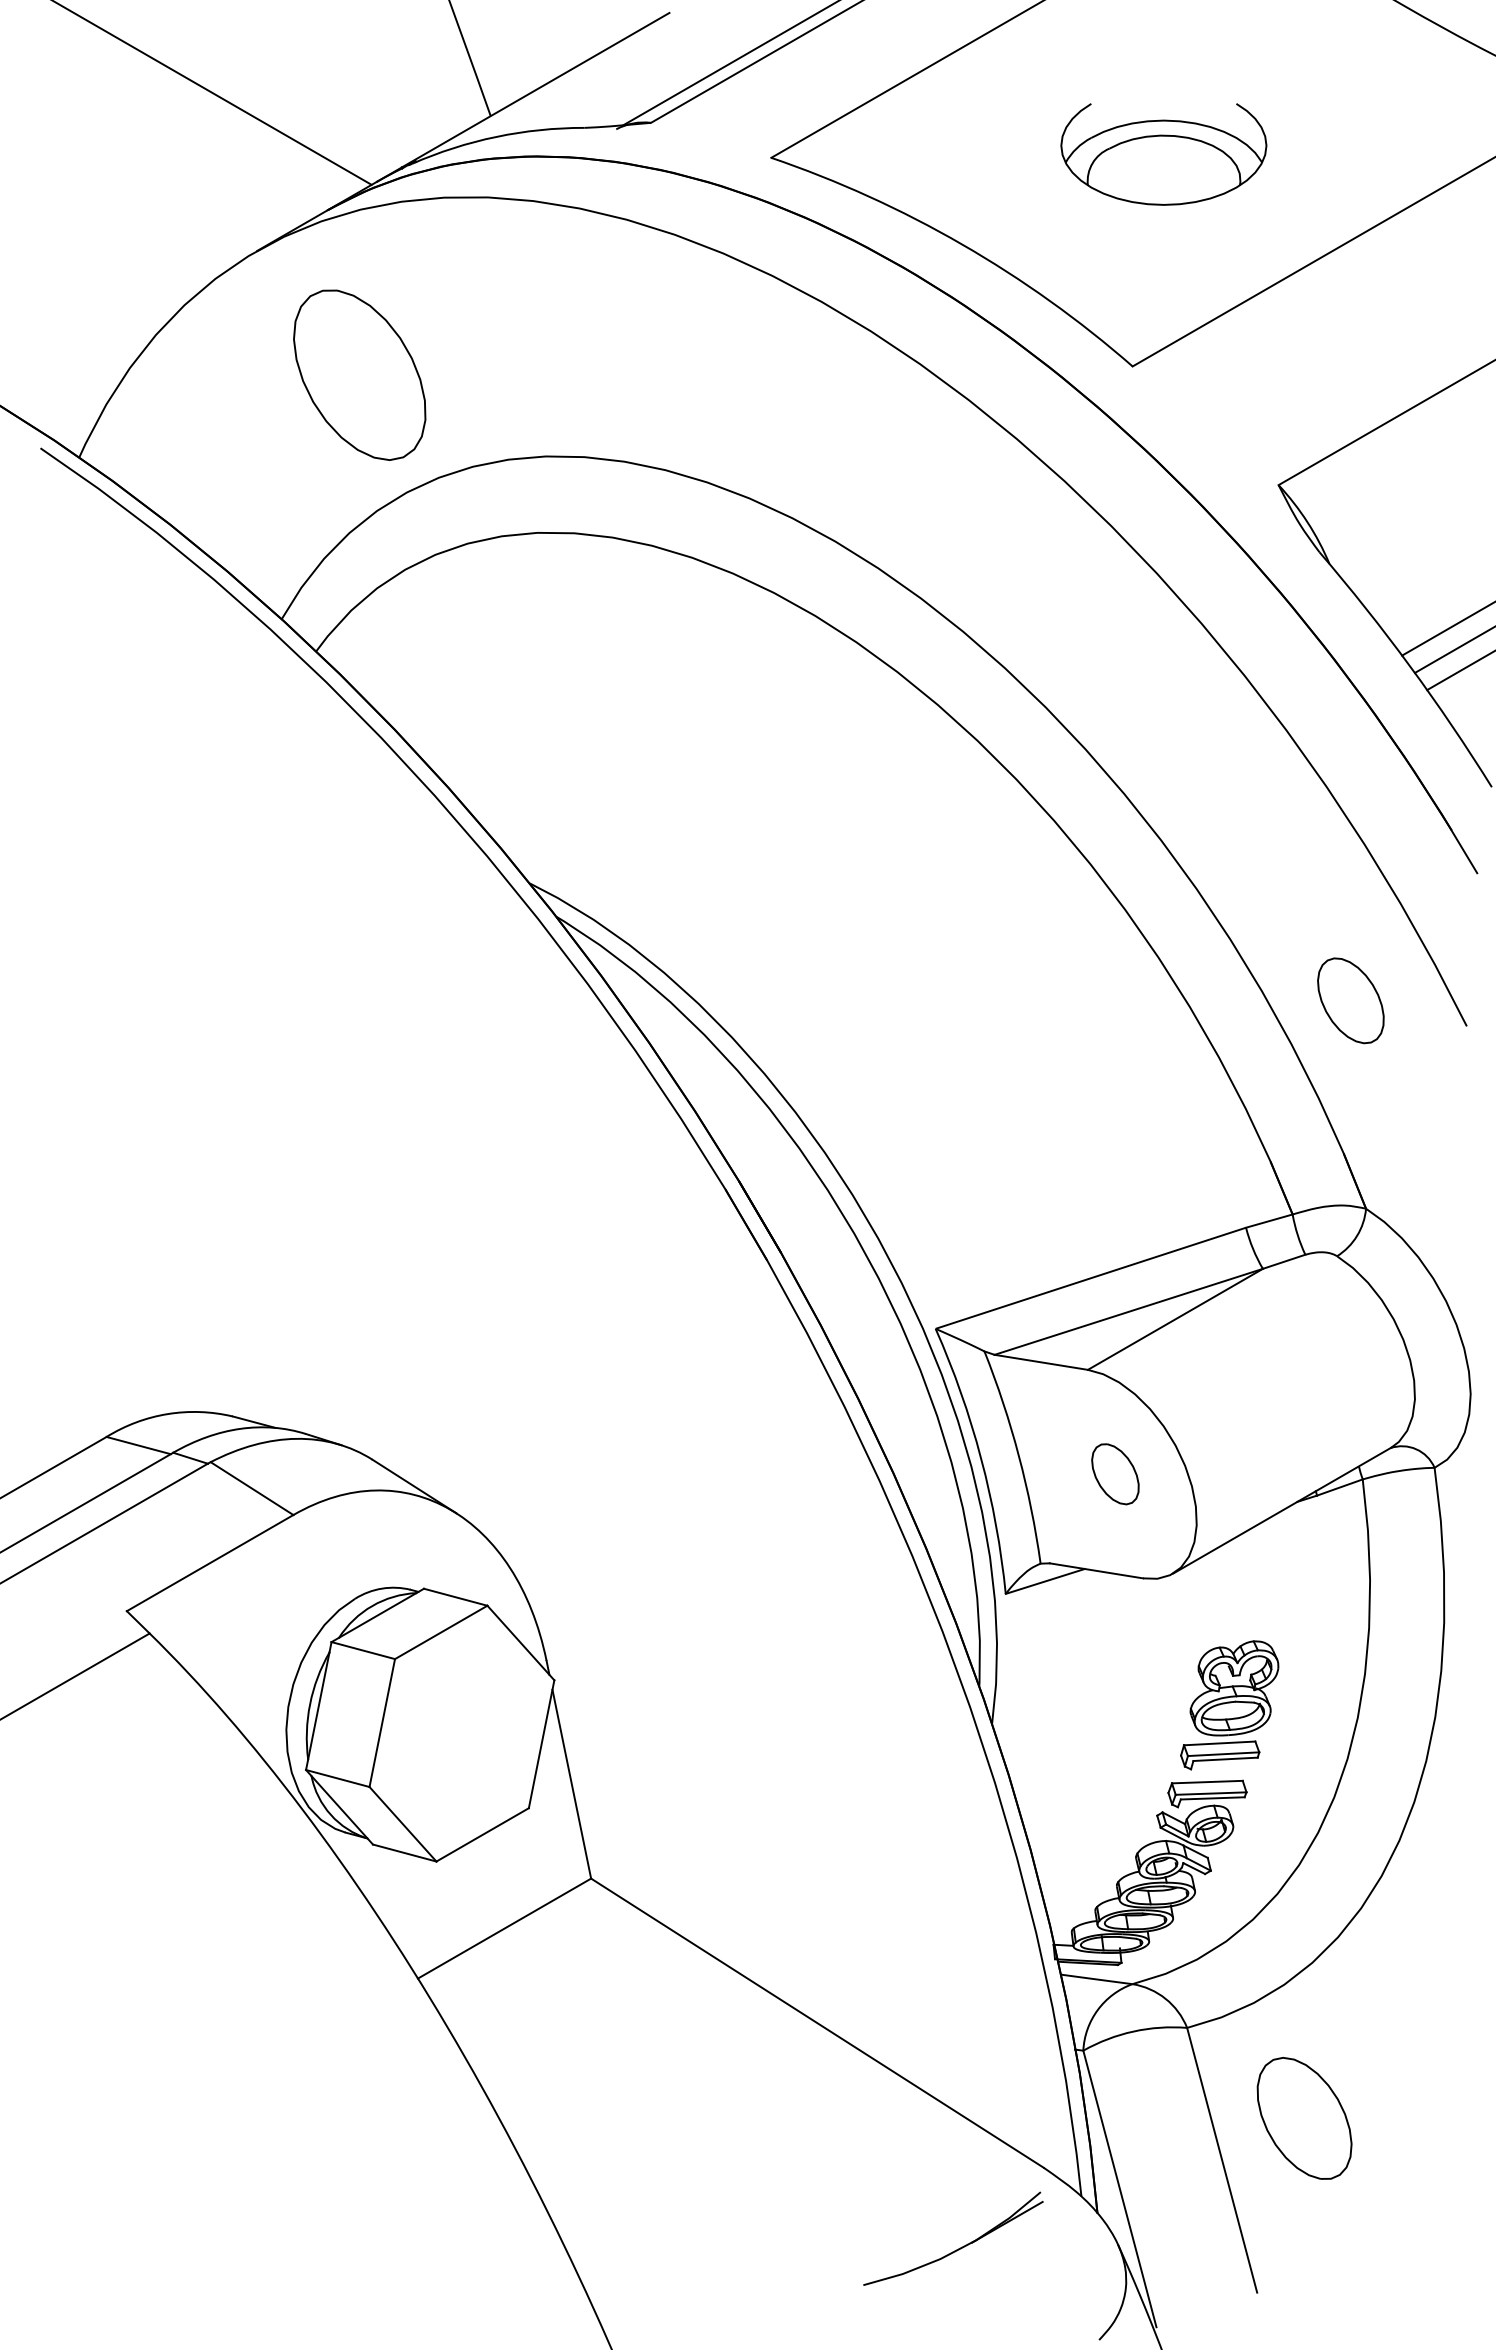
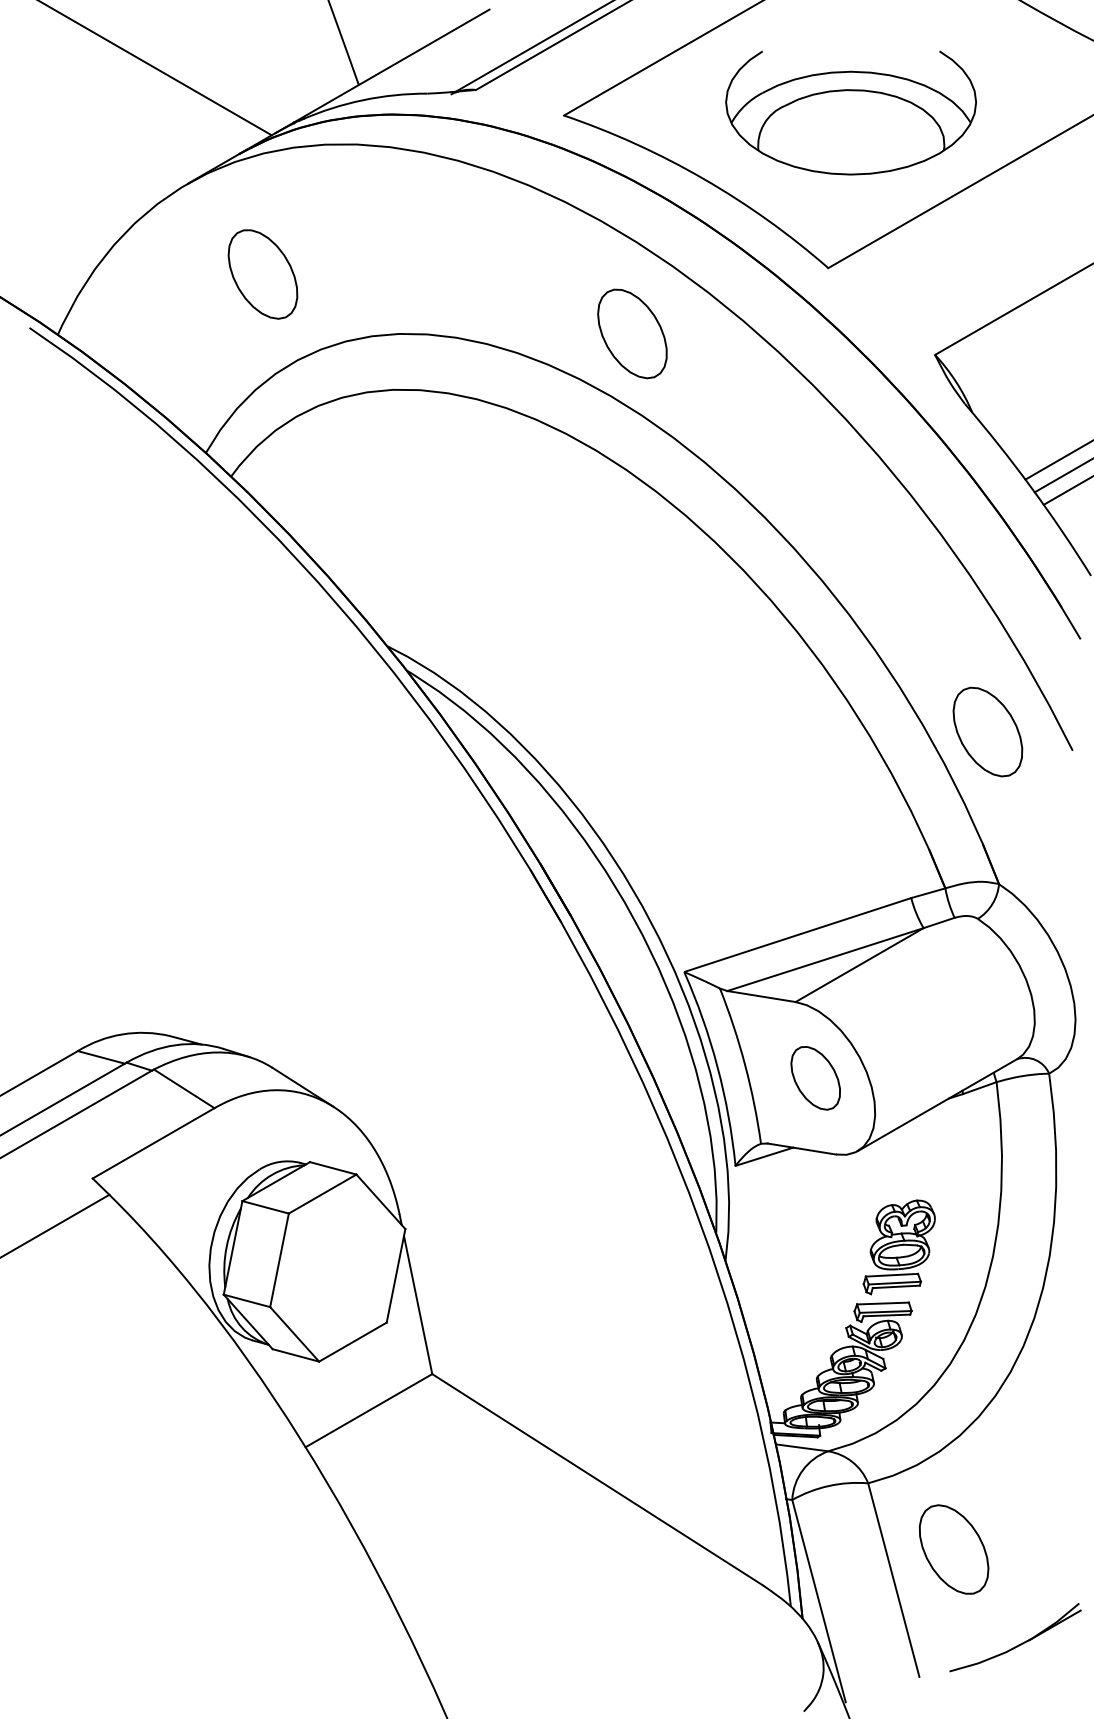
part: (1163, 154) -> (850, 113), size x1.67
part: (359, 374) -> (262, 274), size x0.71
part: (864, 456) -> (632, 333), added
part: (1350, 1000) -> (987, 731), size x1.43
part: (1115, 1474) -> (815, 1078), size x1.43
part: (958, 2248) -> (1019, 1644), moved

